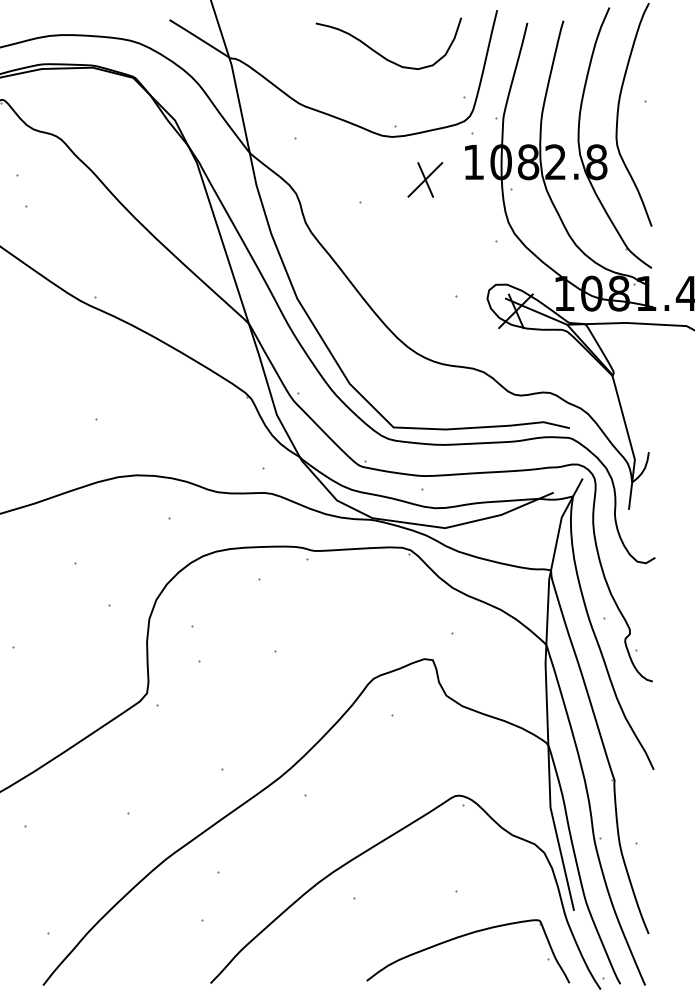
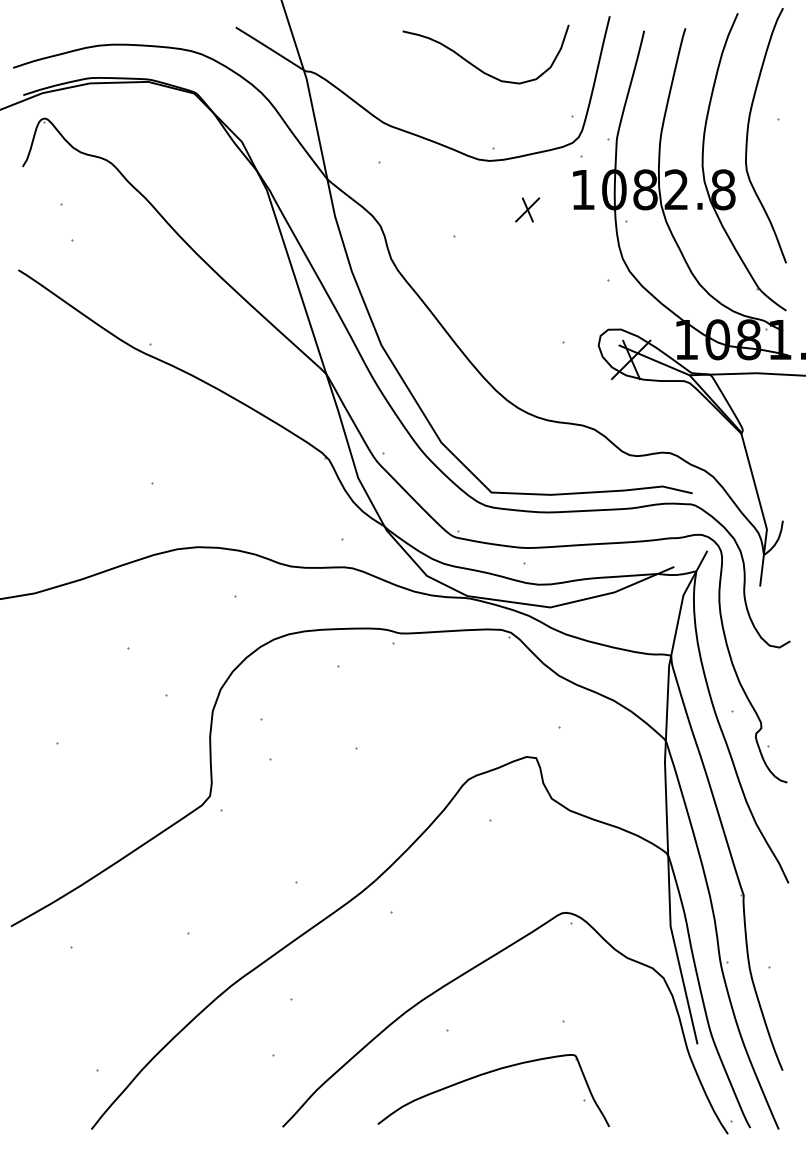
part: (425, 179) -> (527, 209), size x0.6
part: (464, 936) -> (489, 1073), moved

